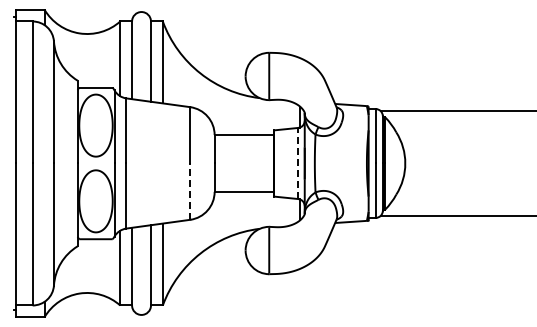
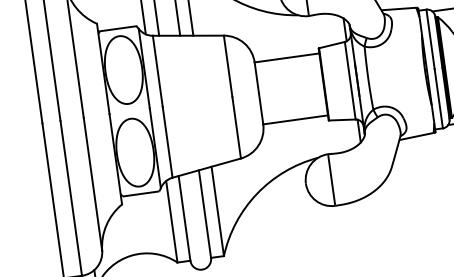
line: (298, 163) -> (350, 80), dashed -> solid
line: (190, 191) -> (236, 127), dashed -> solid

